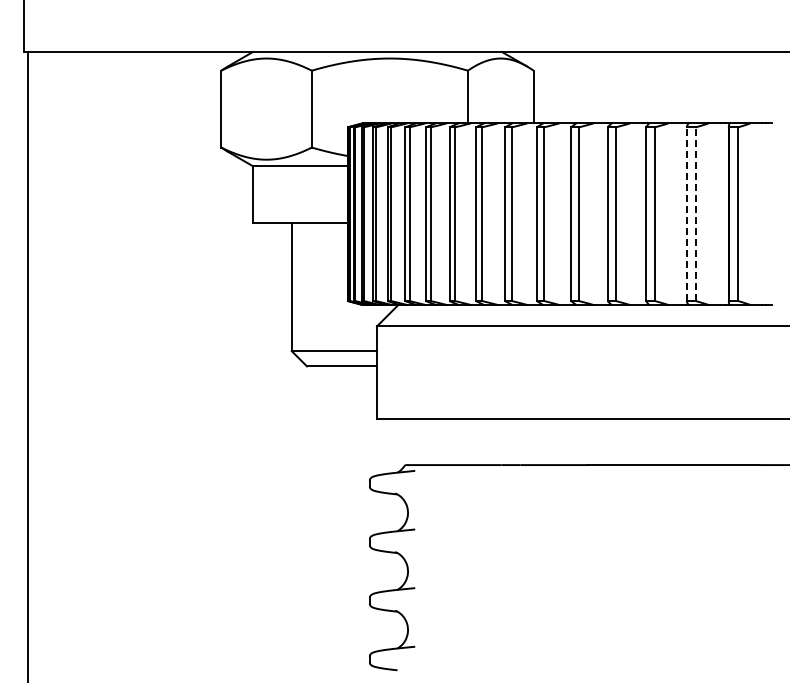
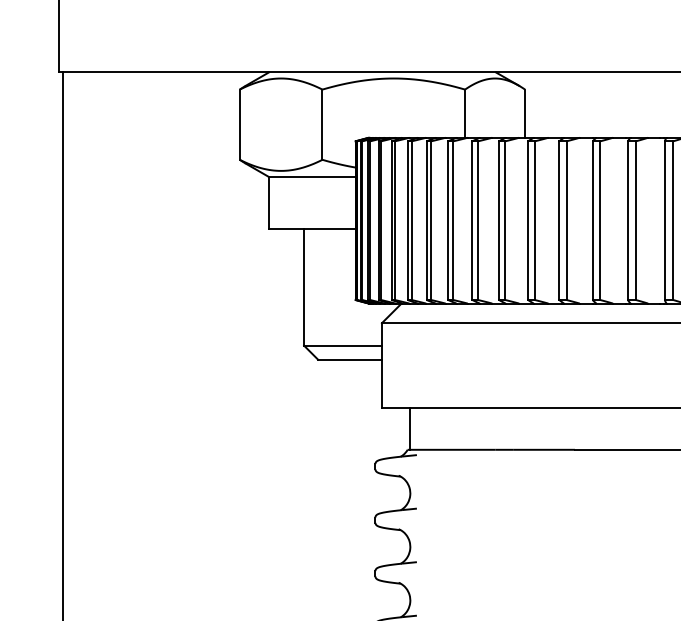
line: (686, 214) -> (664, 220), dashed -> solid
line: (695, 214) -> (672, 220), dashed -> solid
line: (408, 442) -> (410, 429), added

